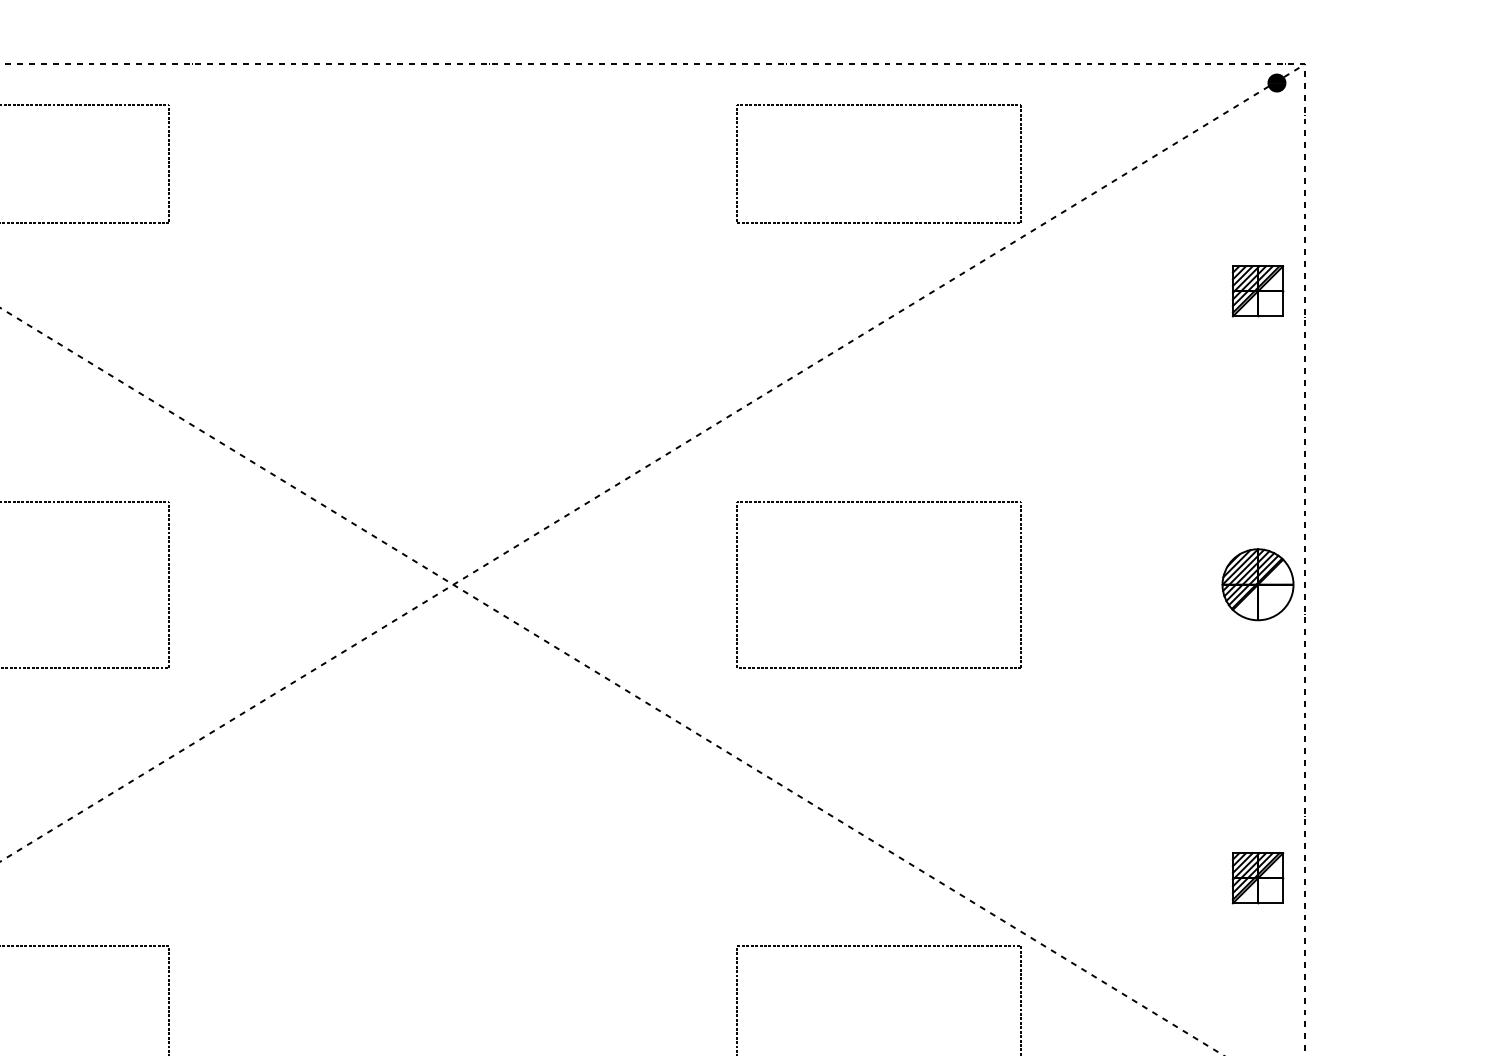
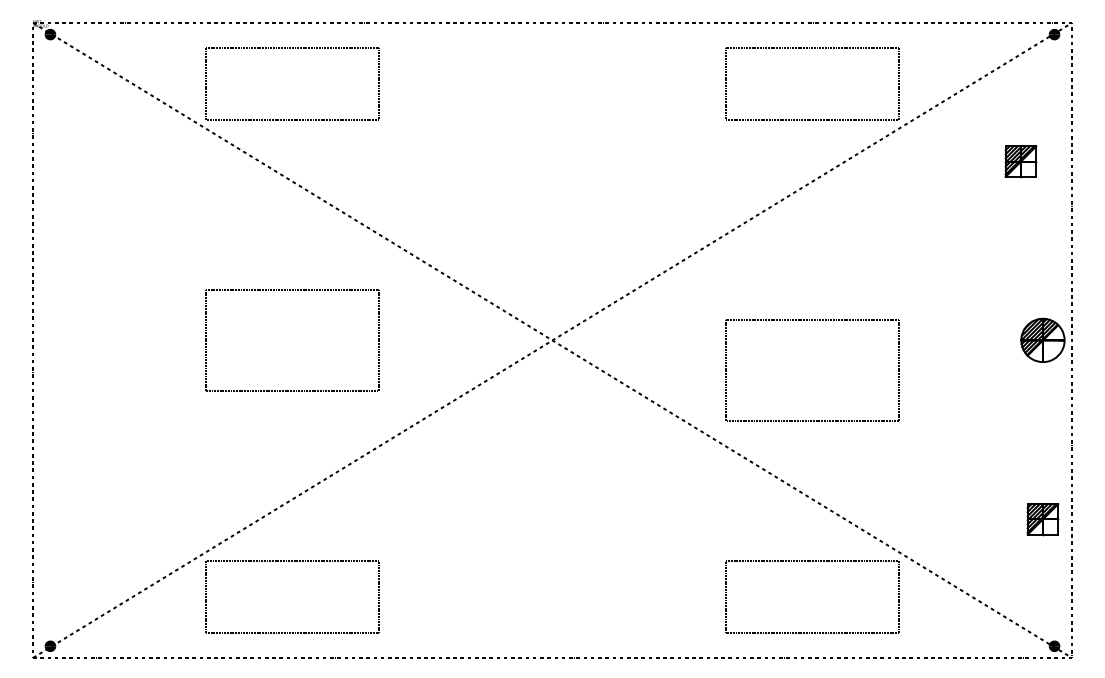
part: (1257, 291) -> (1020, 161), moved
part: (879, 502) -> (812, 320), moved

